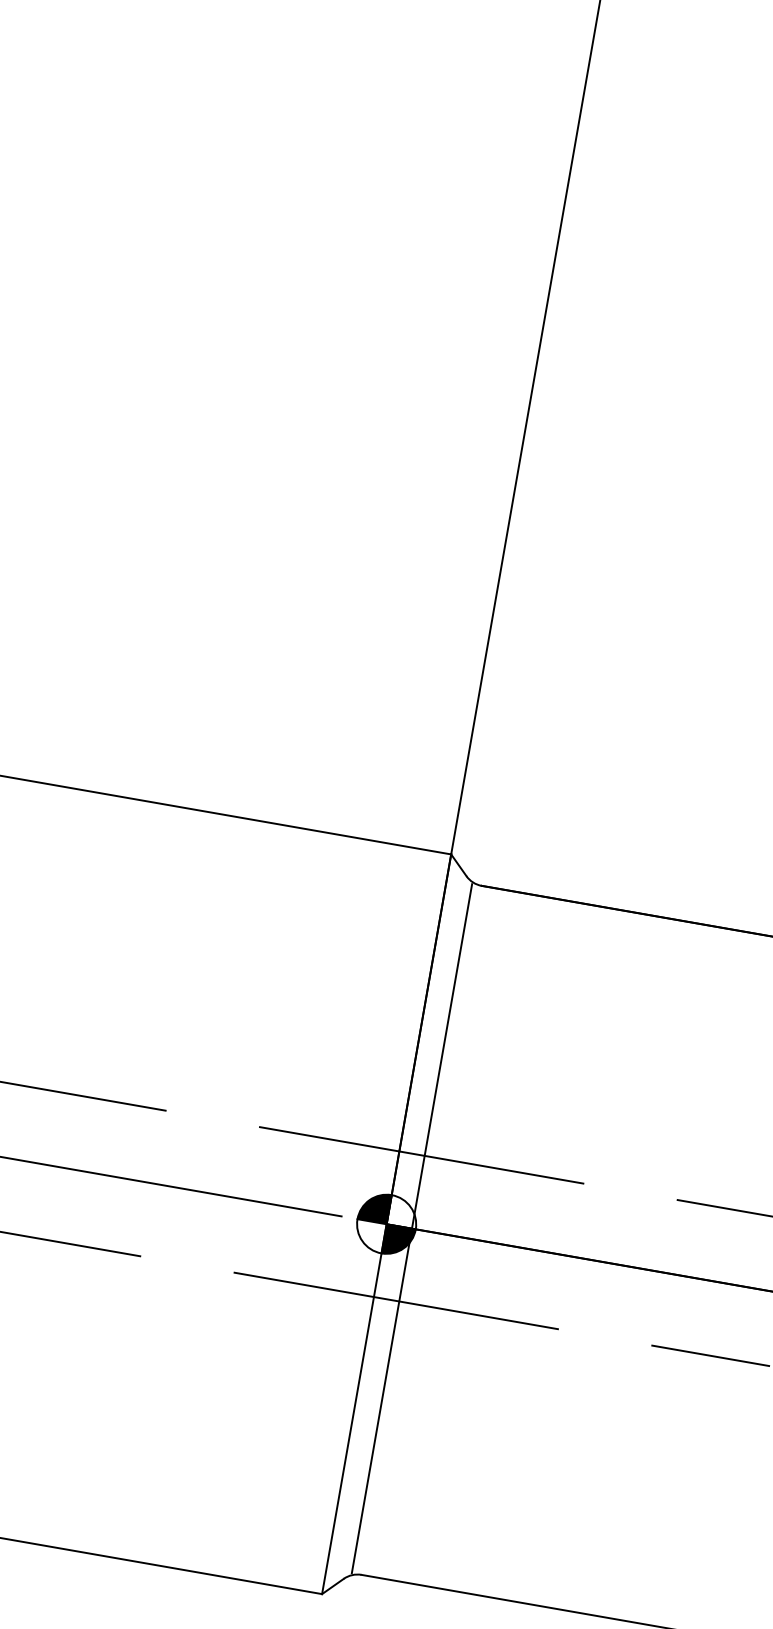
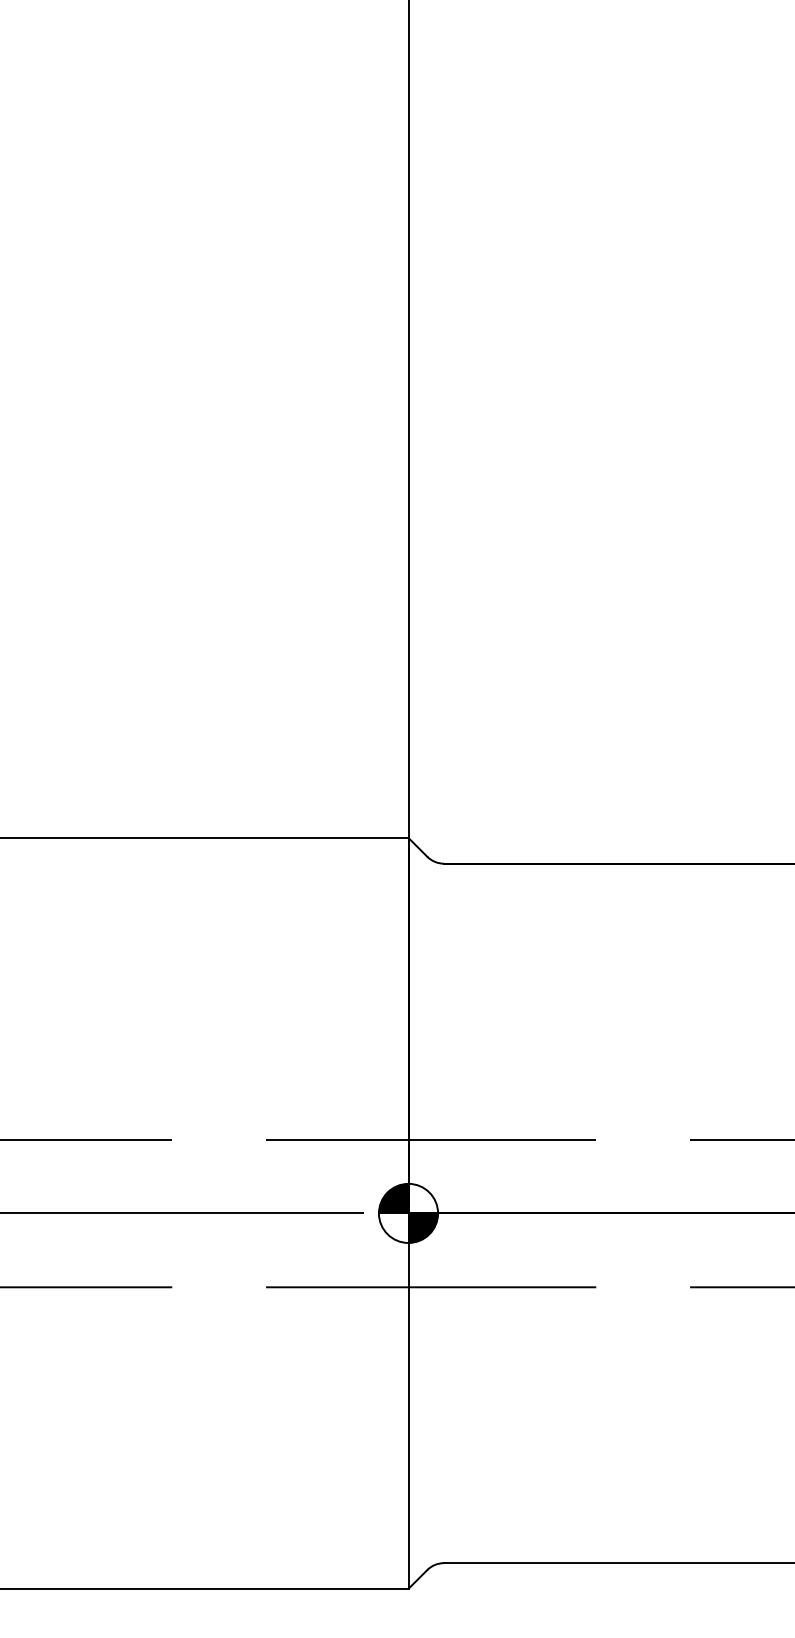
line: (412, 1228) -> (434, 1213), removed

